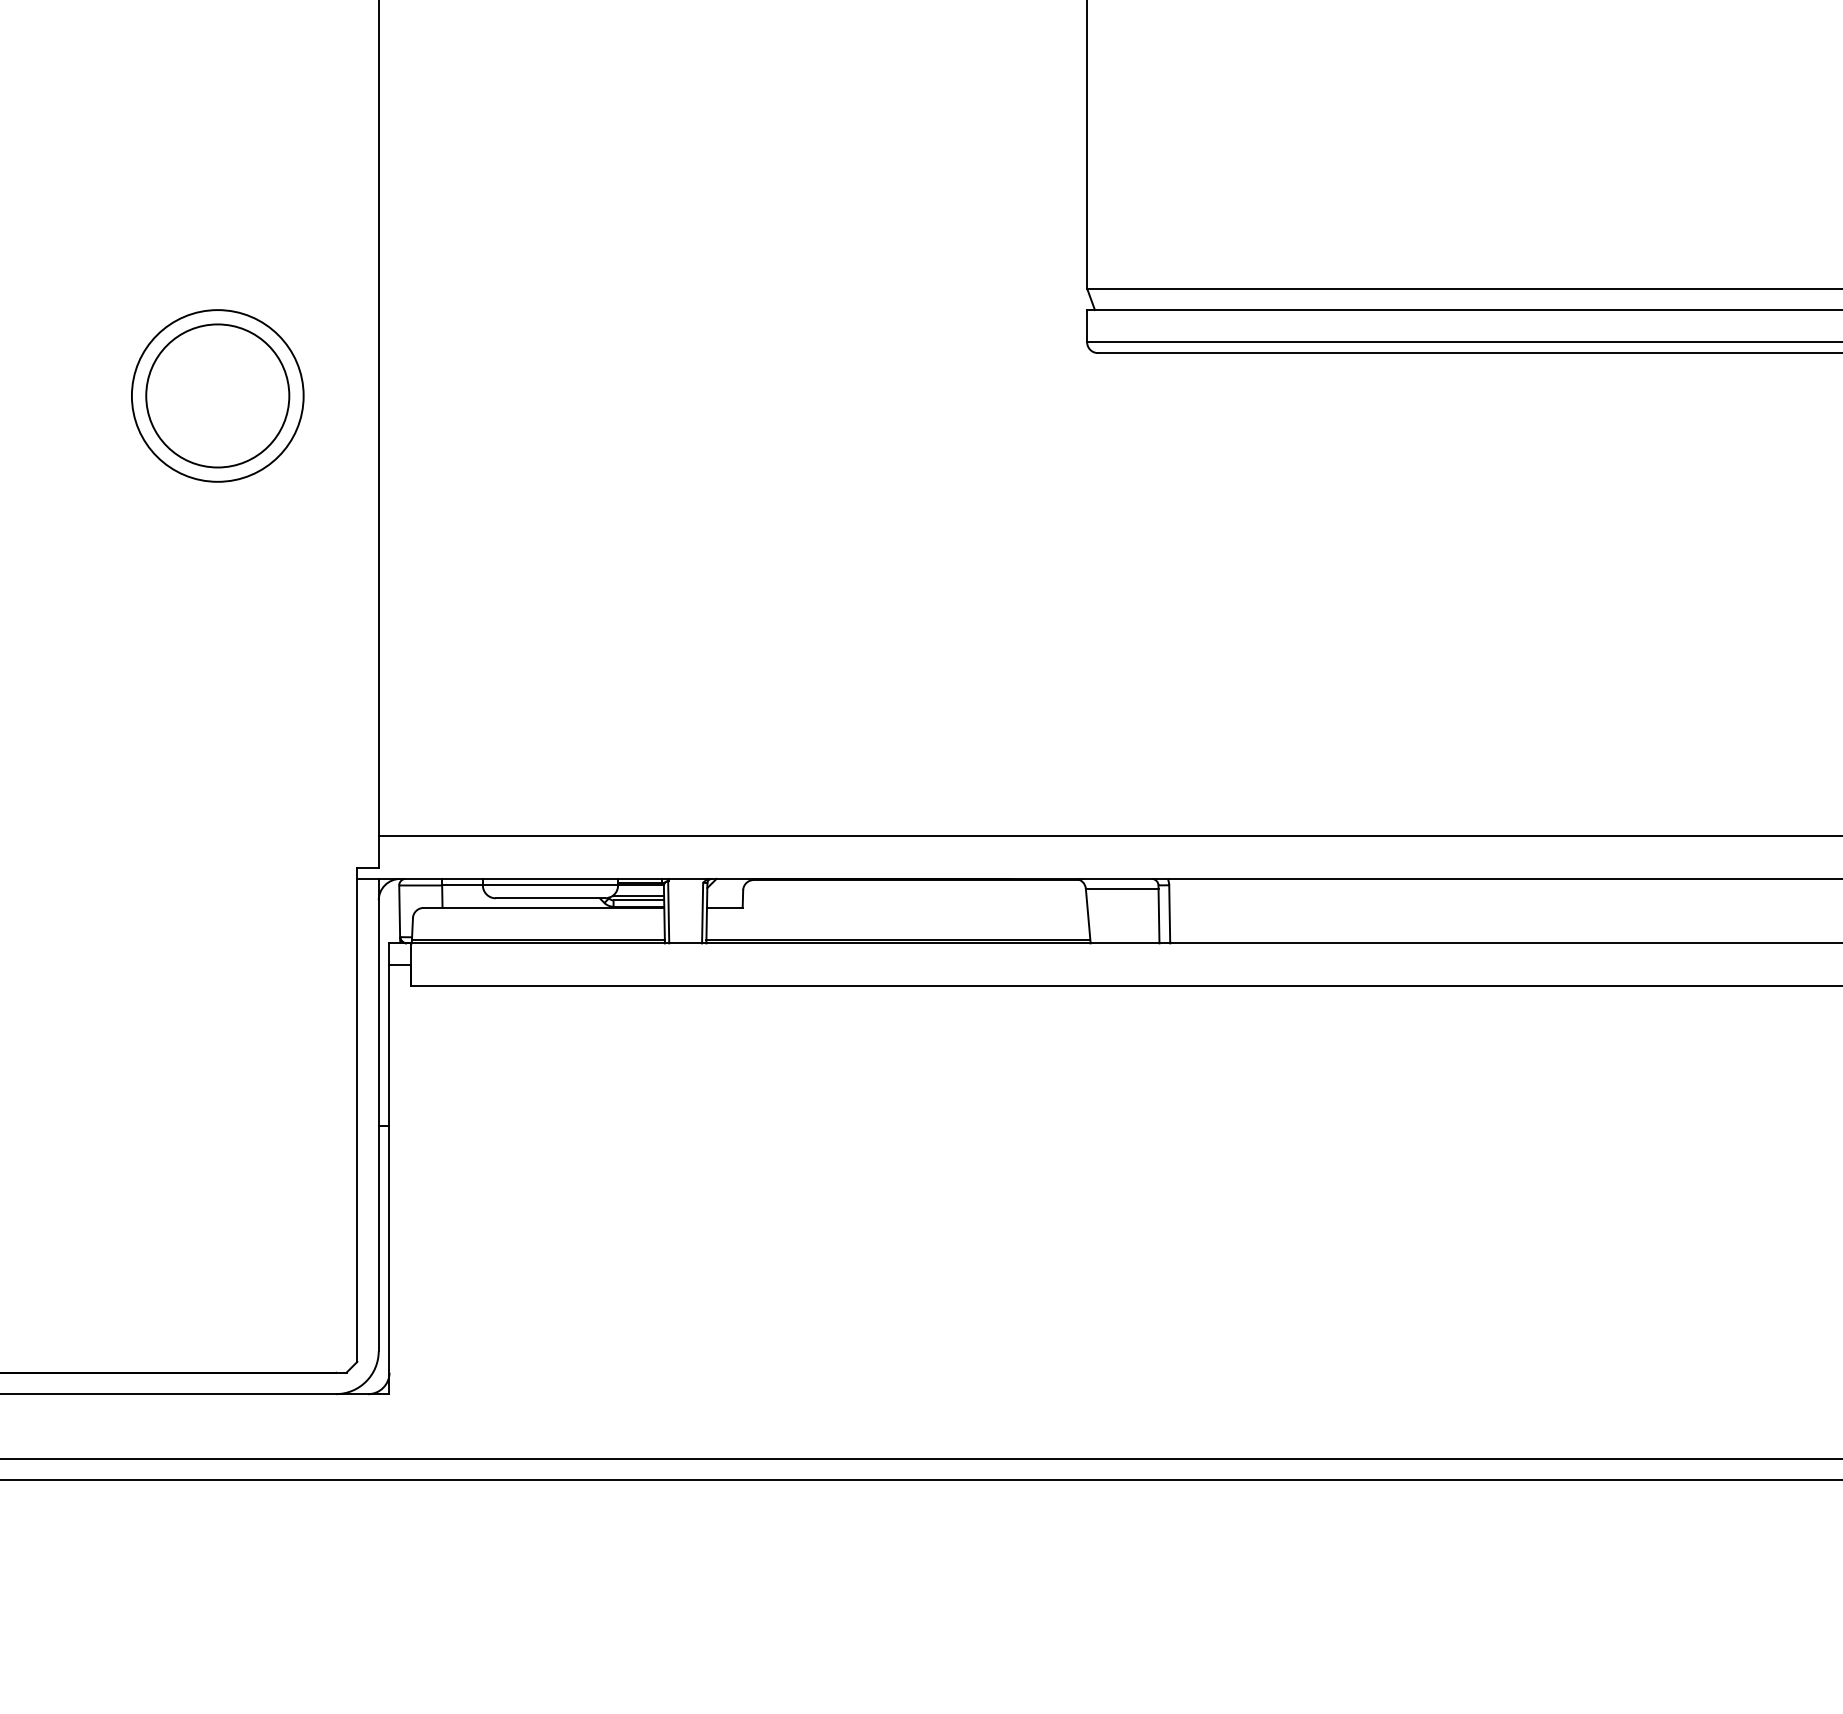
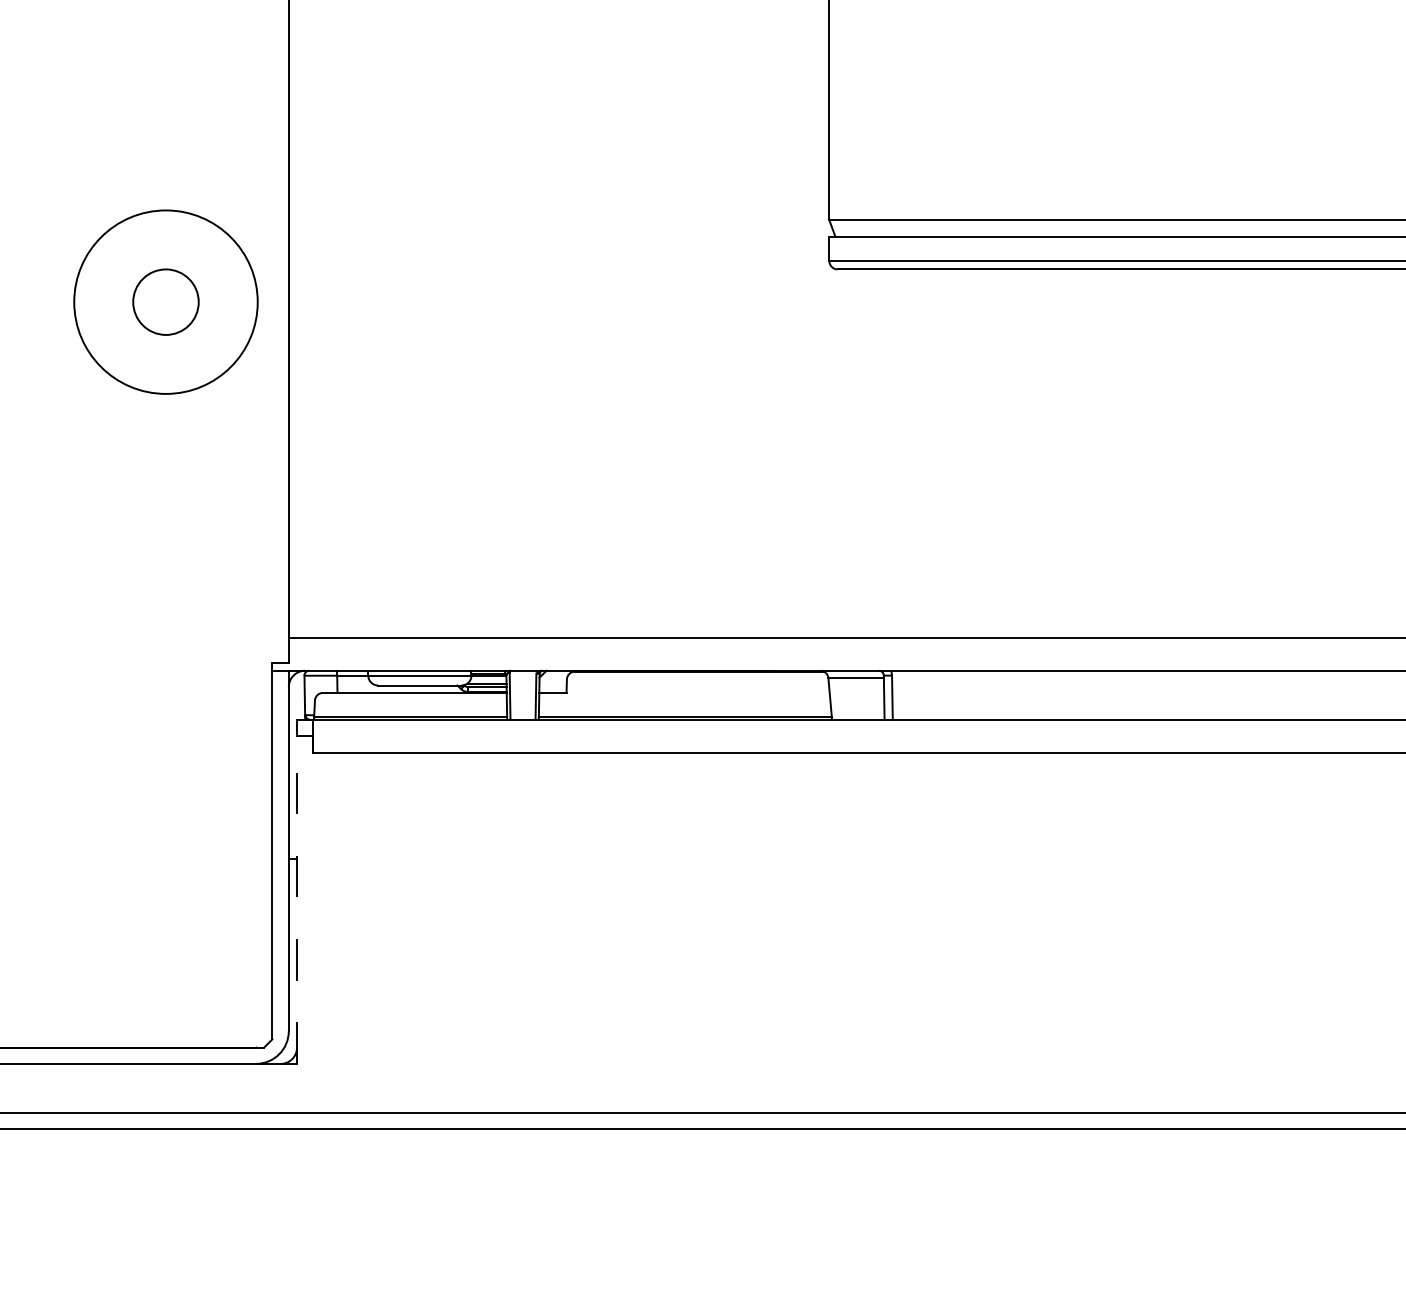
circle: (217, 395) -> (165, 301), size x0.6
circle: (217, 395) -> (165, 301), size x1.4
line: (389, 1179) -> (297, 900), solid -> dashed

